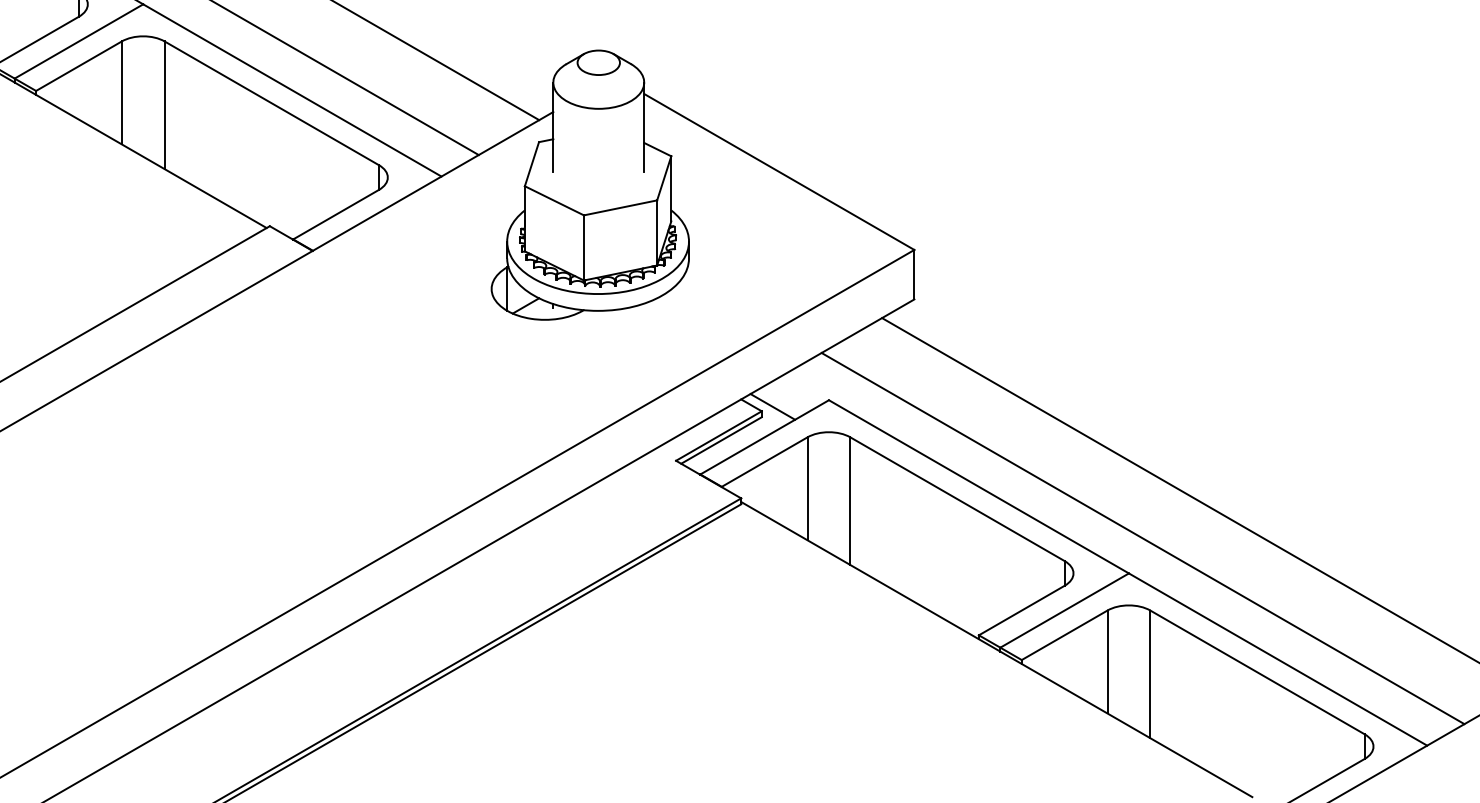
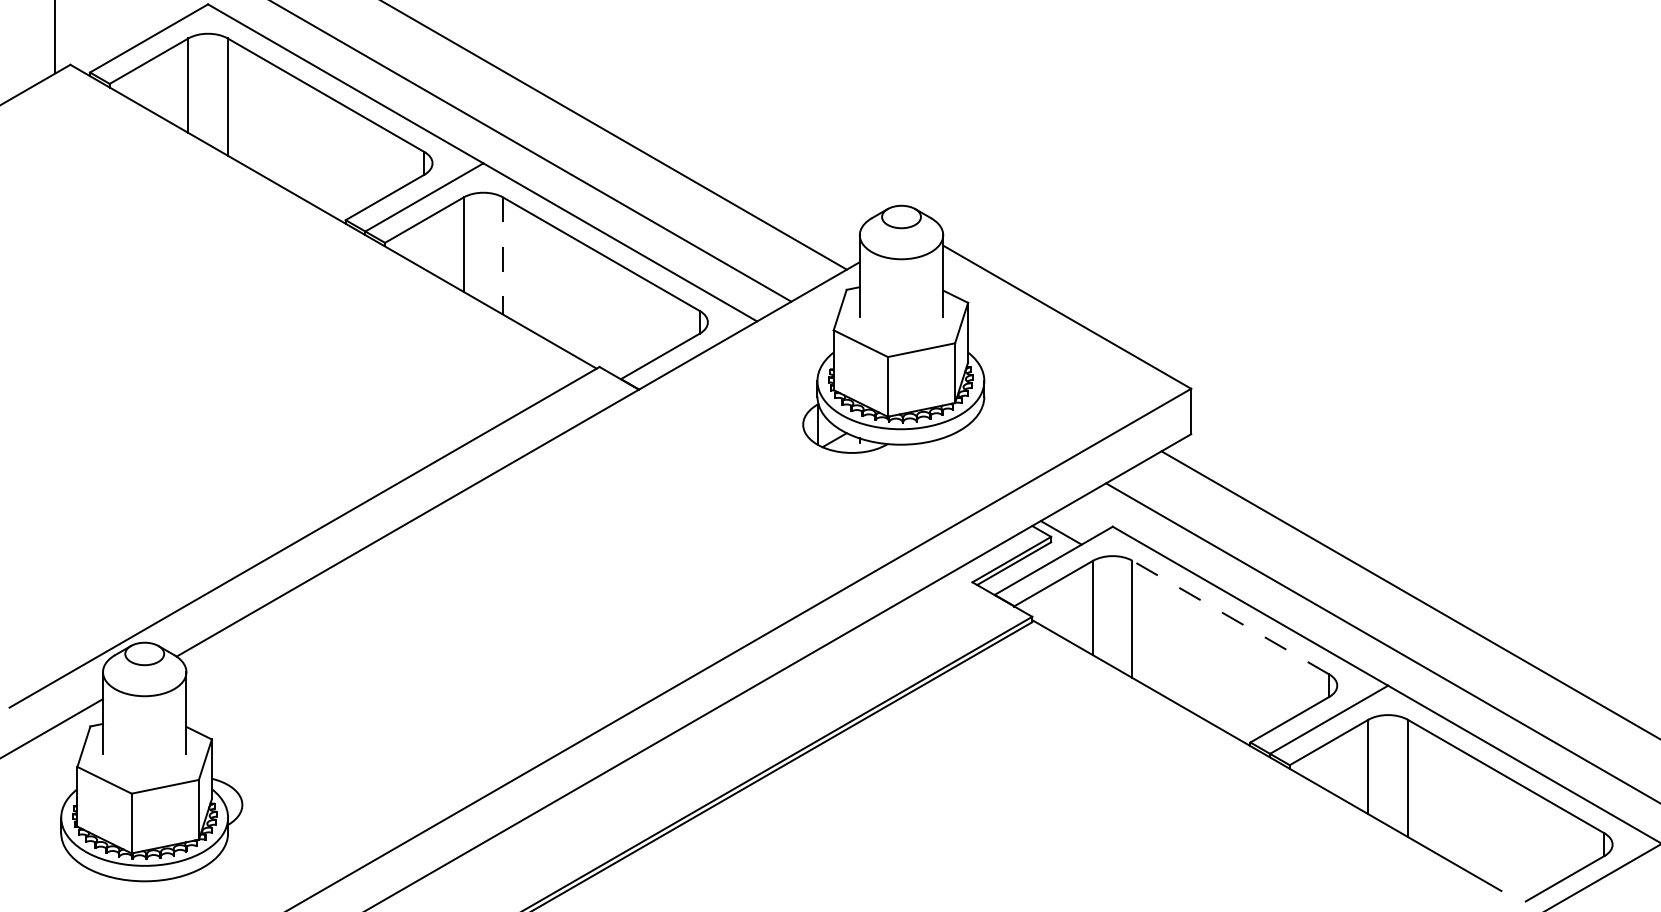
line: (165, 105) -> (503, 256), solid -> dashed
line: (957, 499) -> (1230, 617), solid -> dashed

